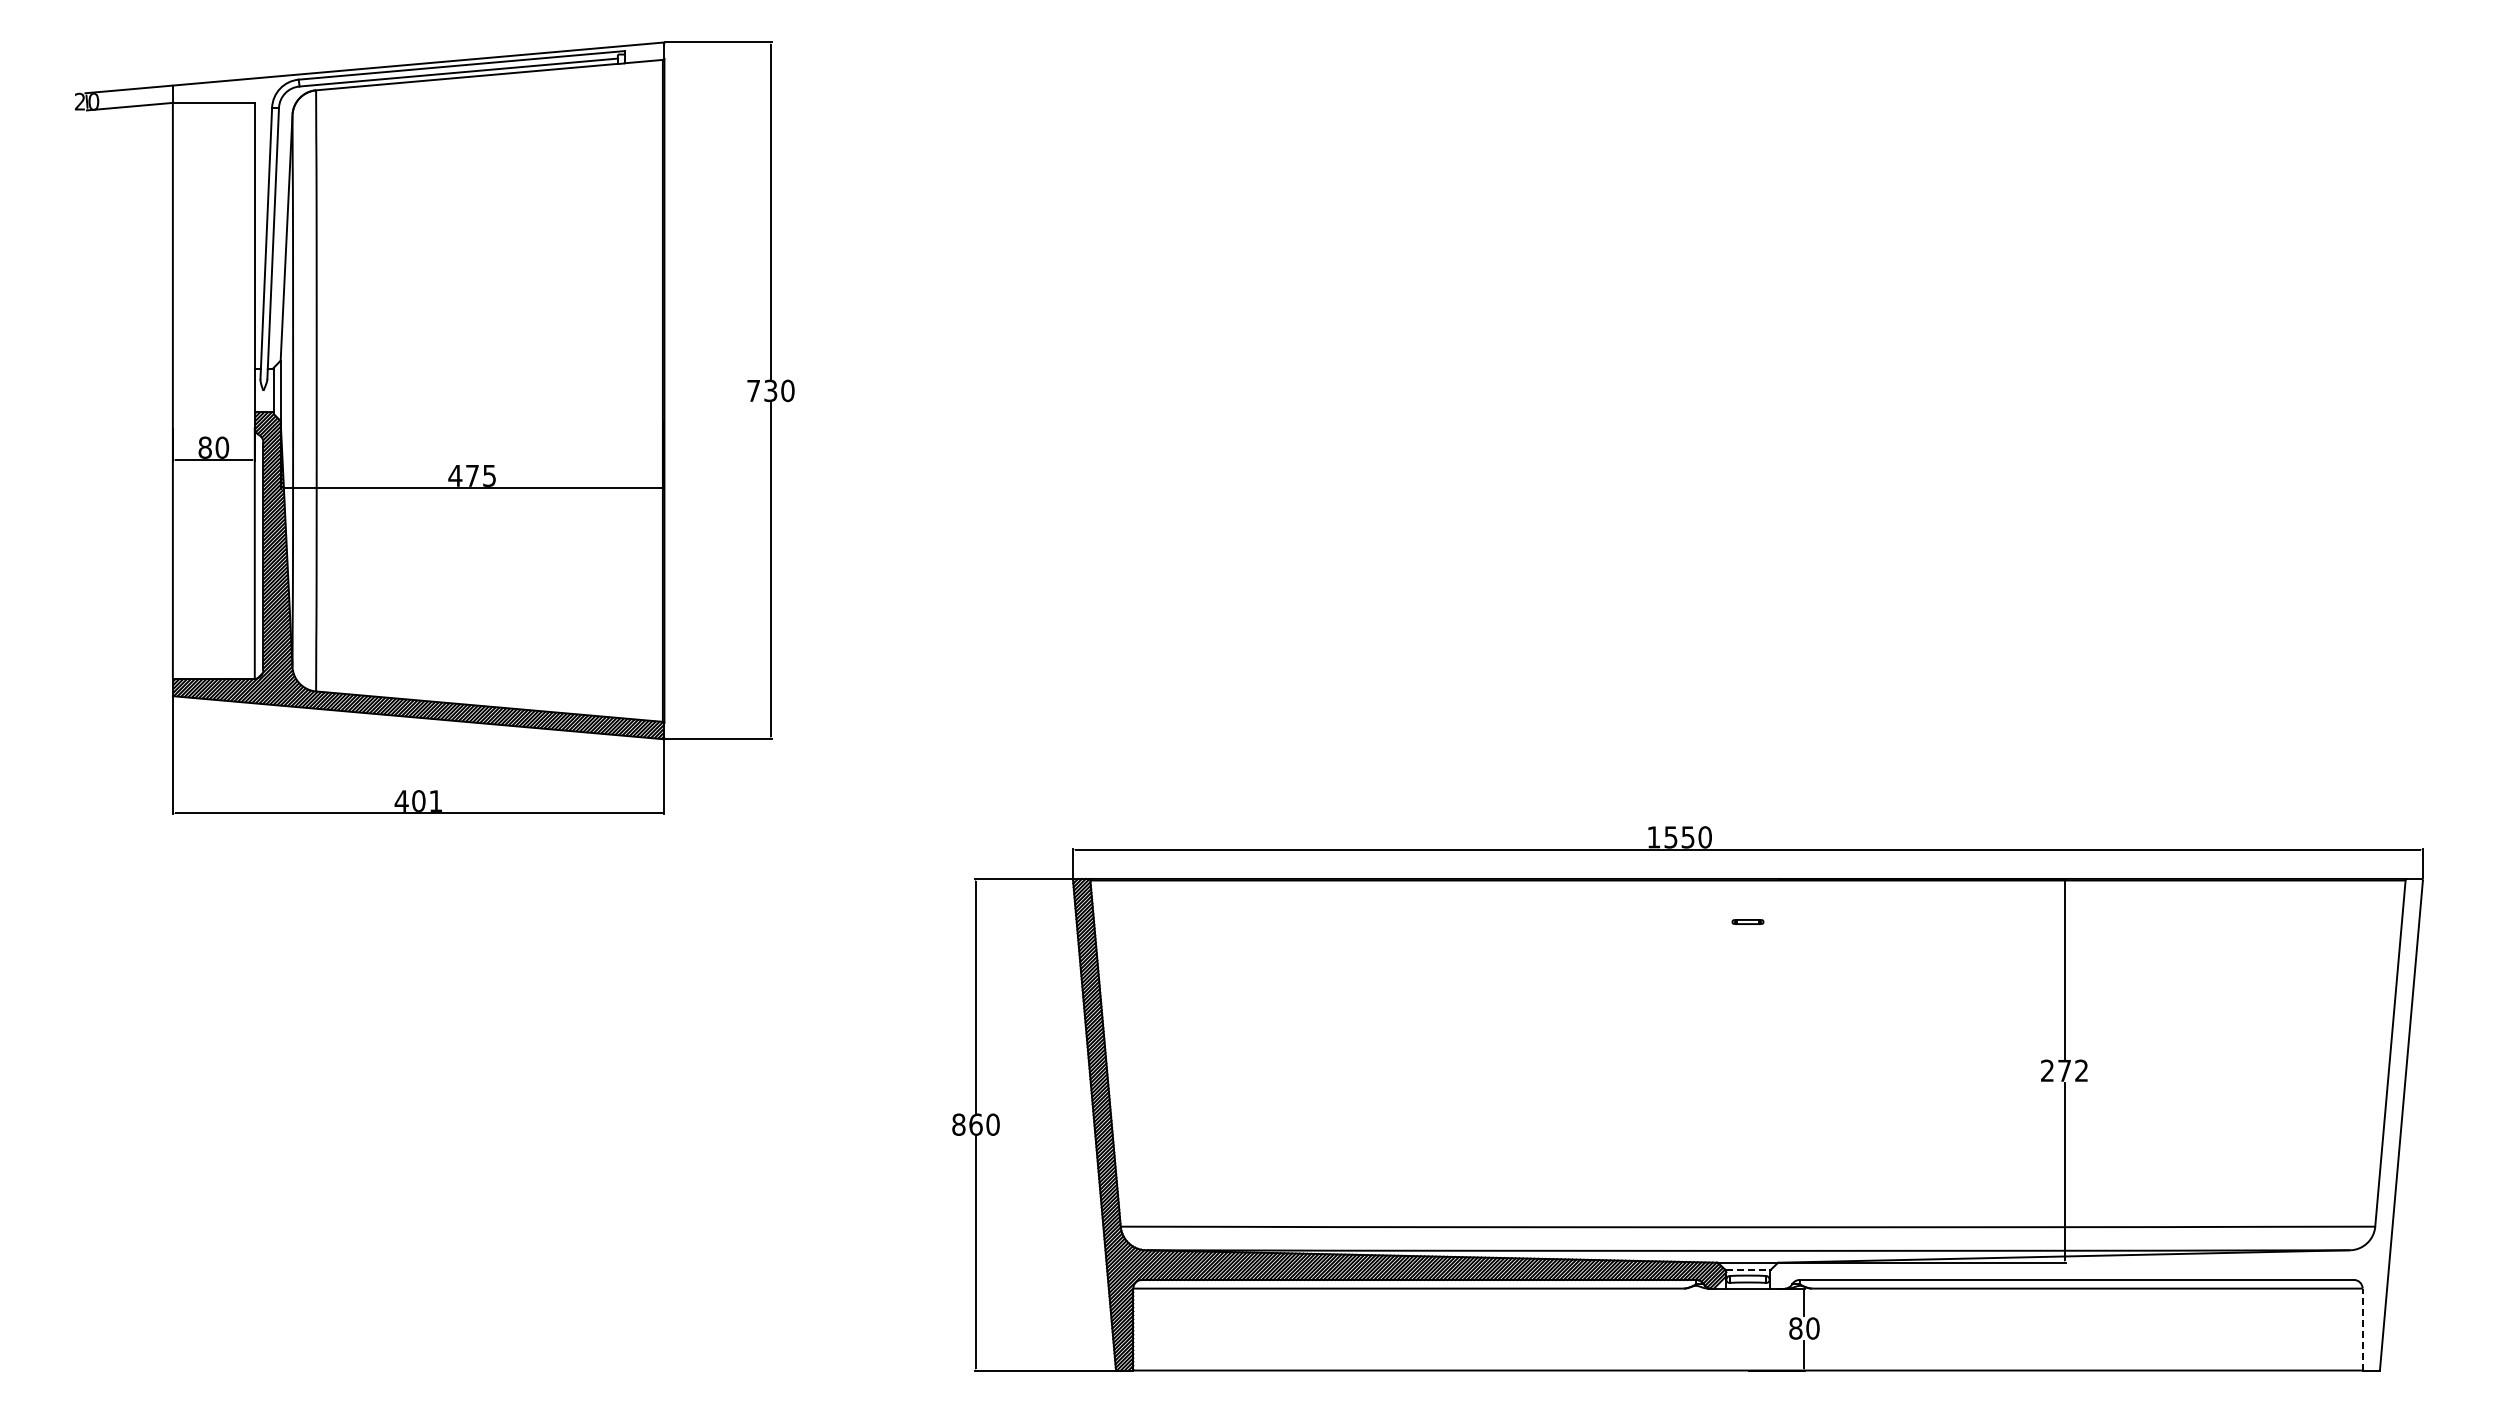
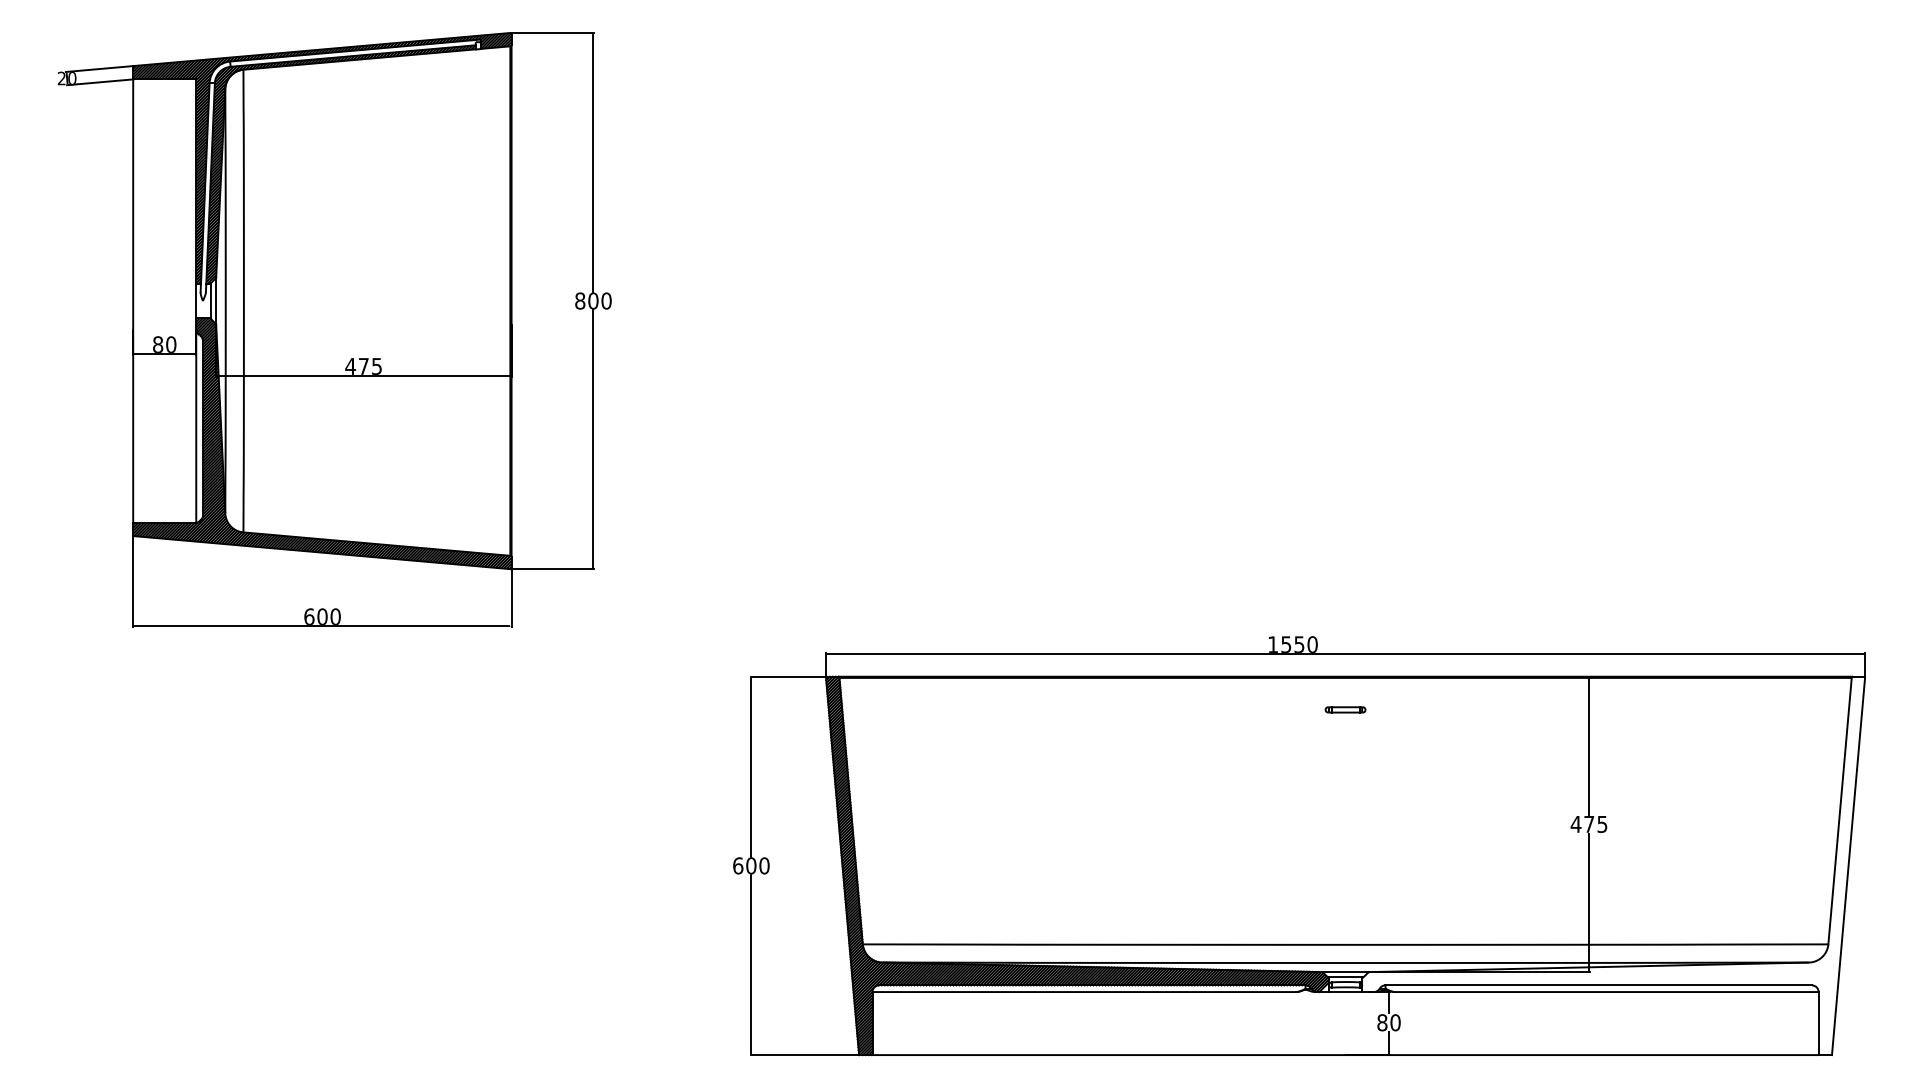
hatch: (418, 205) -> (322, 158), added
hatch: (442, 213) -> (340, 164), added
text: (762, 390) -> (587, 300), 730 -> 800
text: (418, 800) -> (322, 616), 401 -> 600
part: (1747, 921) -> (1345, 709), size x1.67
text: (2063, 1070) -> (1588, 824), 272 -> 475
text: (967, 1124) -> (744, 865), 860 -> 600
line: (1747, 1269) -> (1345, 977), dashed -> solid
line: (2362, 1329) -> (1818, 1023), dashed -> solid

